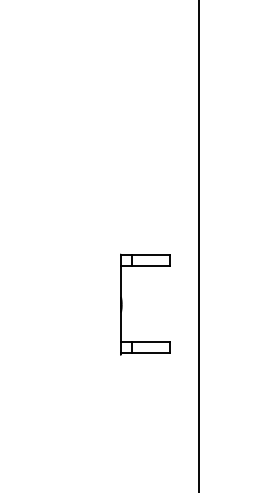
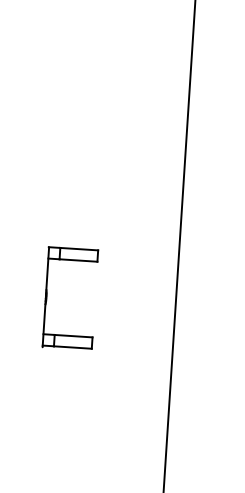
part: (122, 304) -> (47, 297), moved

